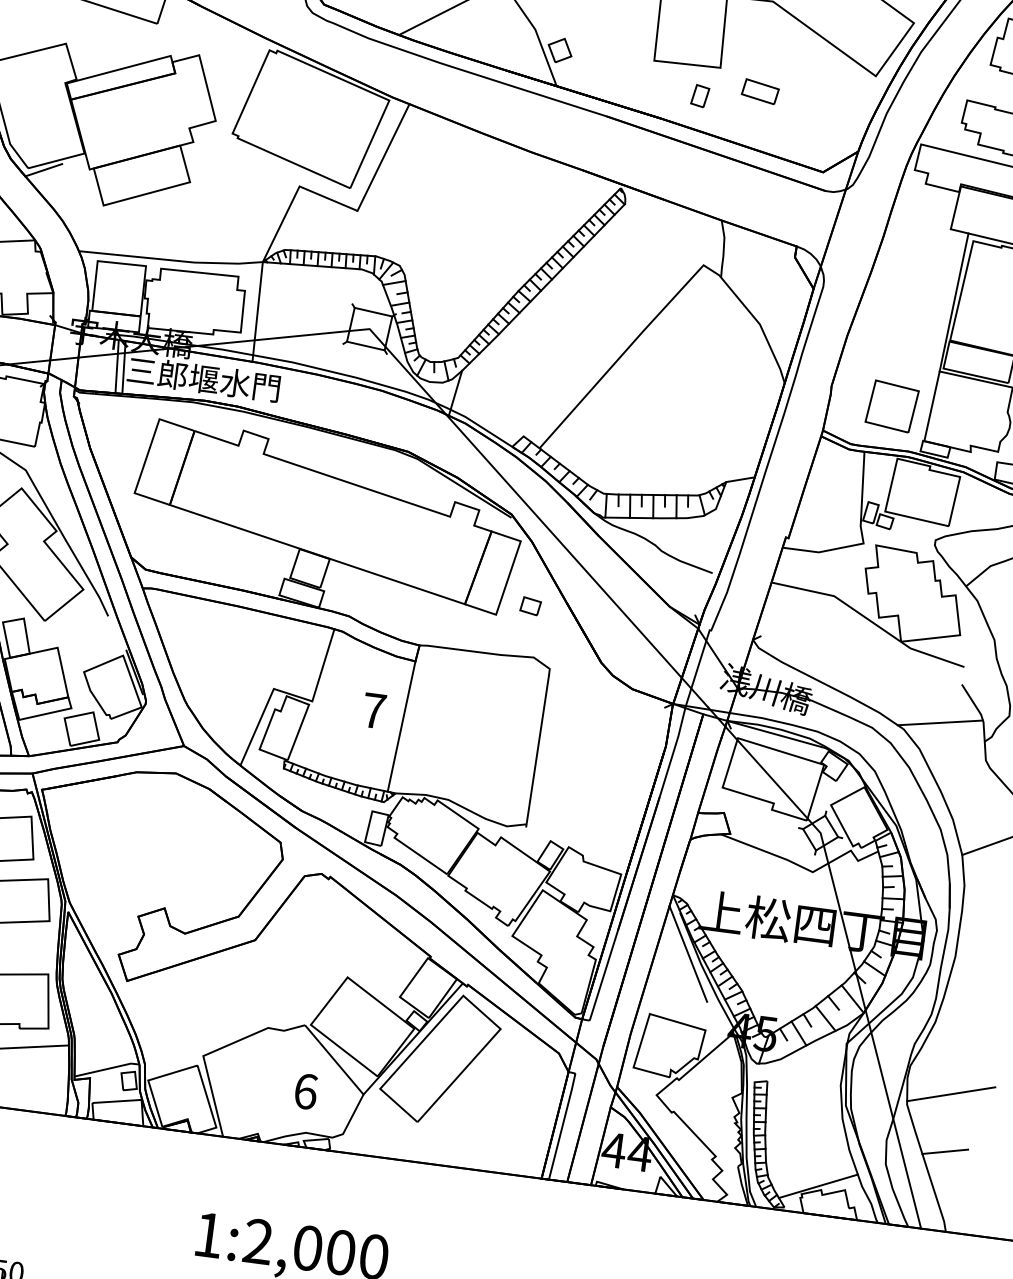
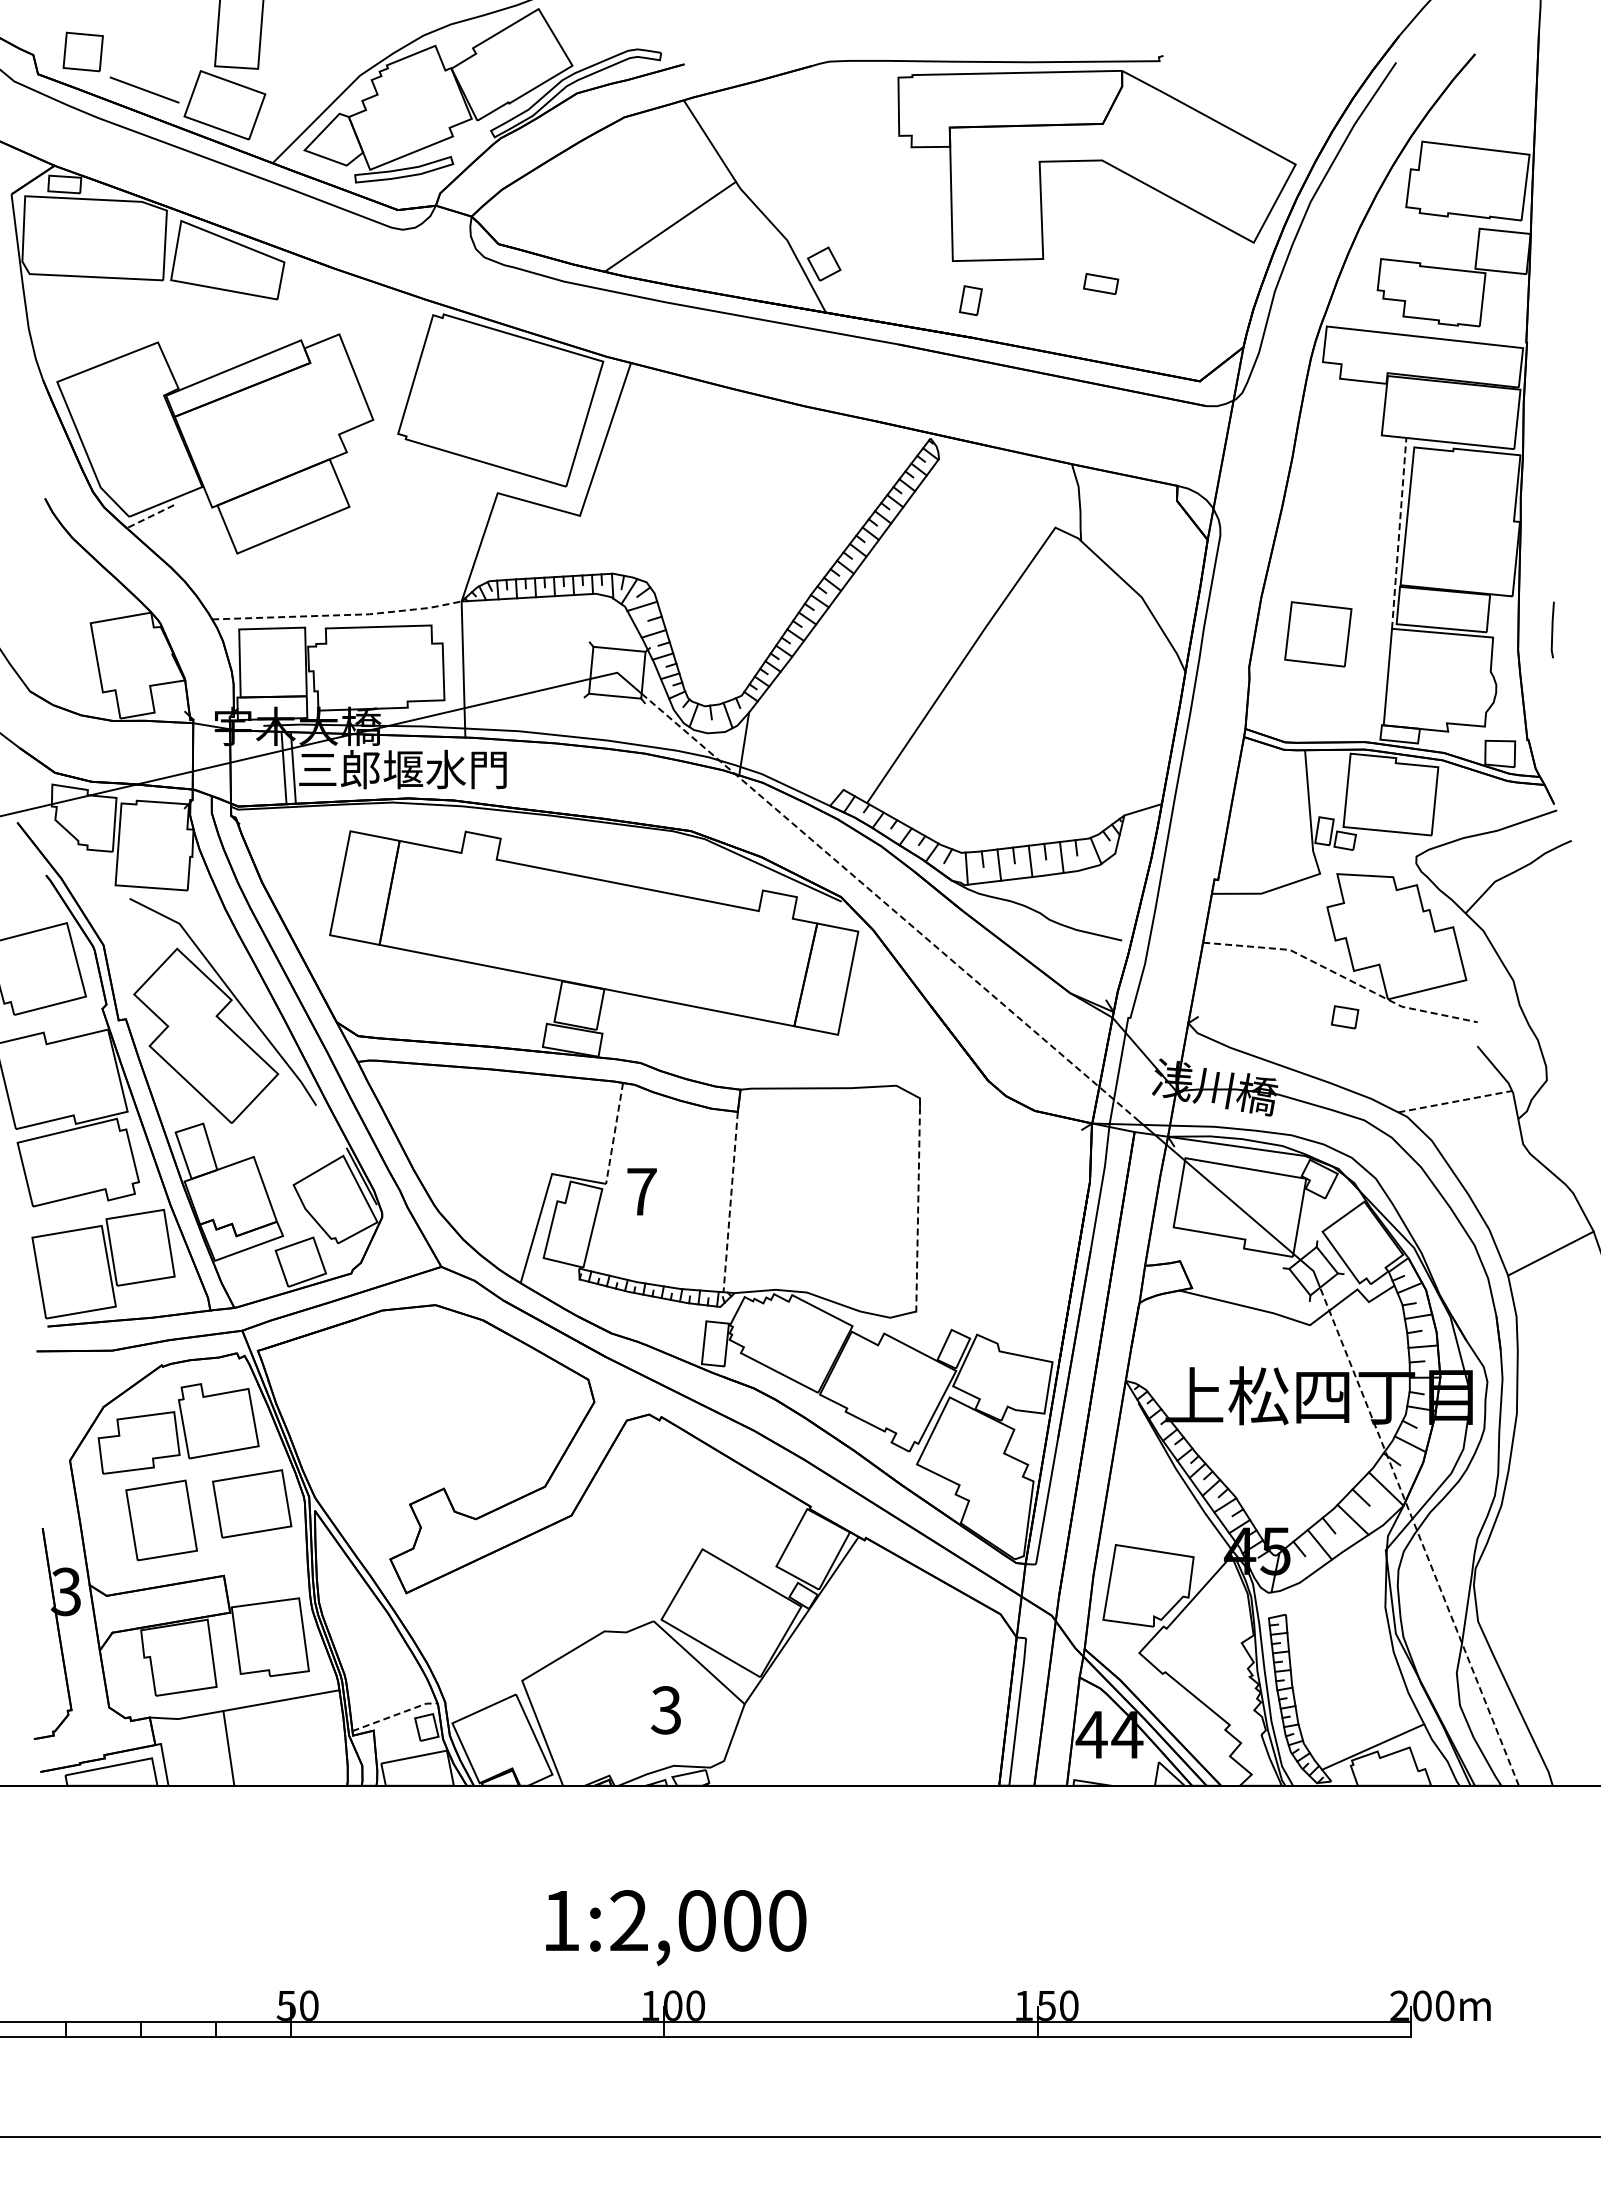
part: (759, 91) -> (1100, 283), size x0.7
part: (699, 96) -> (970, 300), moved
line: (43, 170) -> (150, 516), solid -> dashed
line: (171, 260) -> (338, 615), solid -> dashed
line: (954, 302) -> (1399, 533), solid -> dashed
part: (892, 406) -> (1318, 634), moved
line: (547, 527) -> (891, 908), solid -> dashed
part: (530, 606) -> (1345, 1017), moved
line: (869, 620) -> (1341, 976), solid -> dashed
line: (323, 665) -> (614, 1133), solid -> dashed
text: (373, 710) -> (641, 1191), moved
line: (940, 722) -> (1455, 1101), solid -> dashed
line: (401, 726) -> (730, 1202), solid -> dashed
line: (537, 751) -> (918, 1211), solid -> dashed
line: (688, 954) -> (1156, 1457), removed
line: (872, 1037) -> (1419, 1536), solid -> dashed
part: (440, 1058) -> (841, 1642), removed
line: (107, 1069) -> (395, 1715), solid -> dashed
text: (305, 1091) -> (666, 1710), 6 -> 3
line: (951, 1094) -> (1535, 1599), removed
line: (945, 1152) -> (1537, 1678), removed

